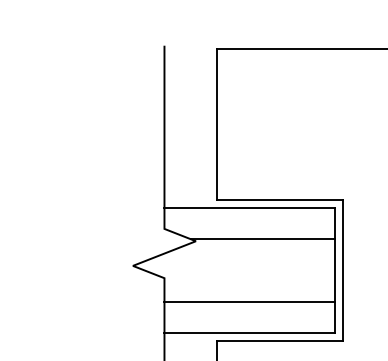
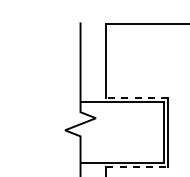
line: (280, 198) -> (137, 97), solid -> dashed
line: (262, 239) -> (128, 117), removed
line: (250, 302) -> (122, 148), removed
line: (280, 341) -> (137, 167), solid -> dashed

